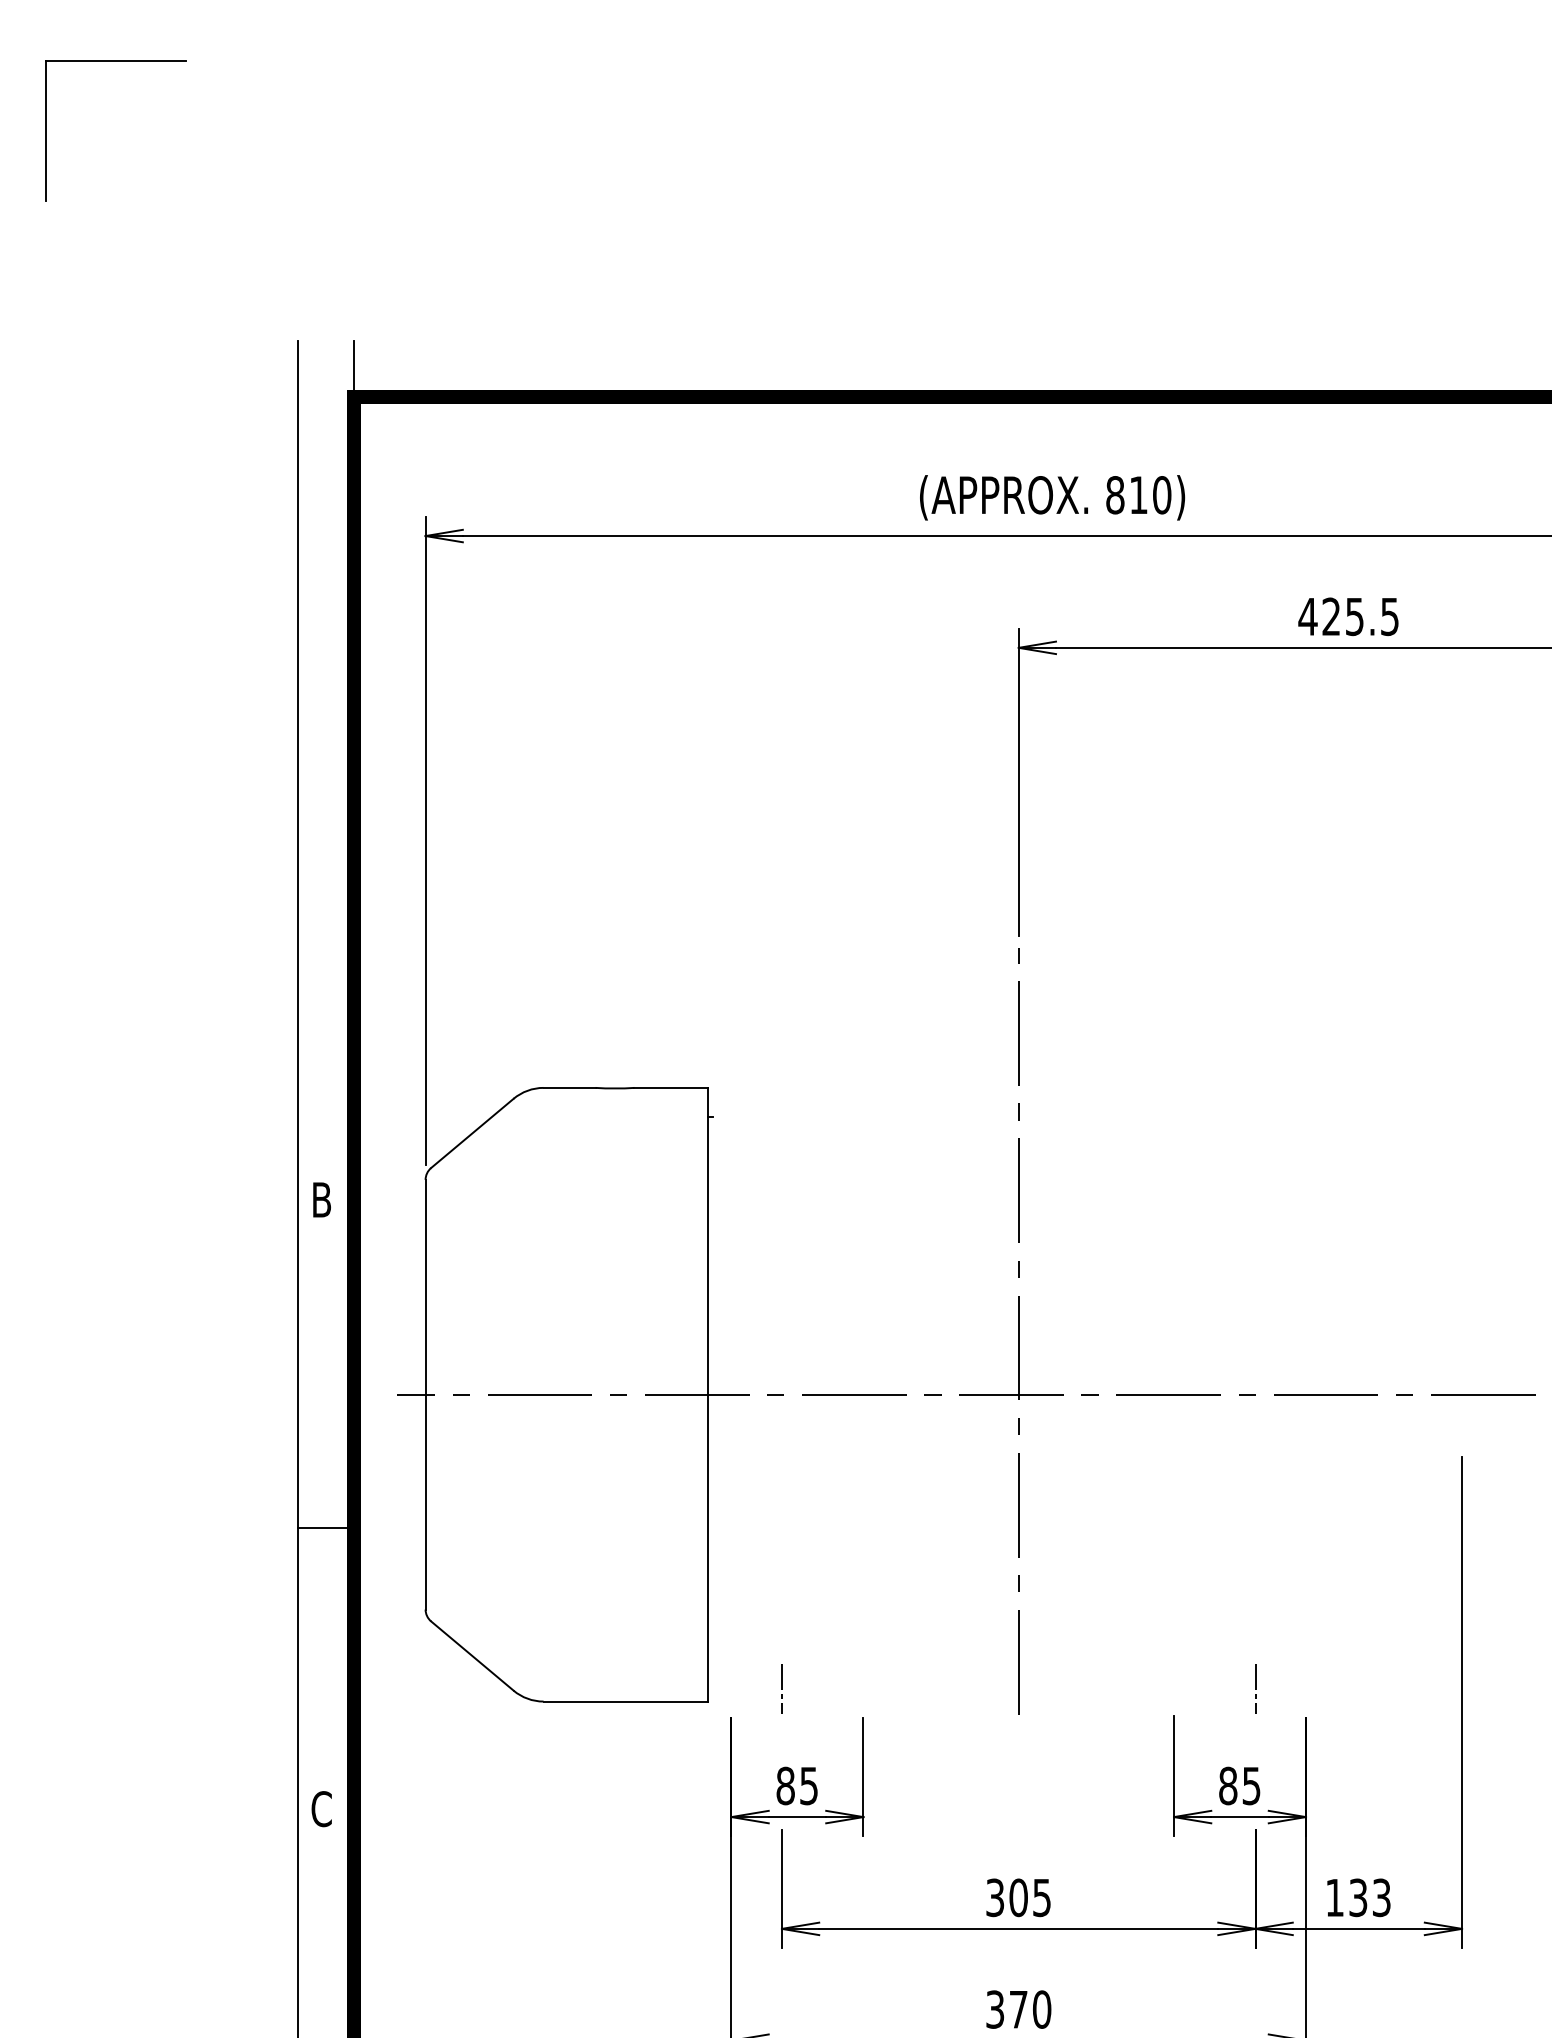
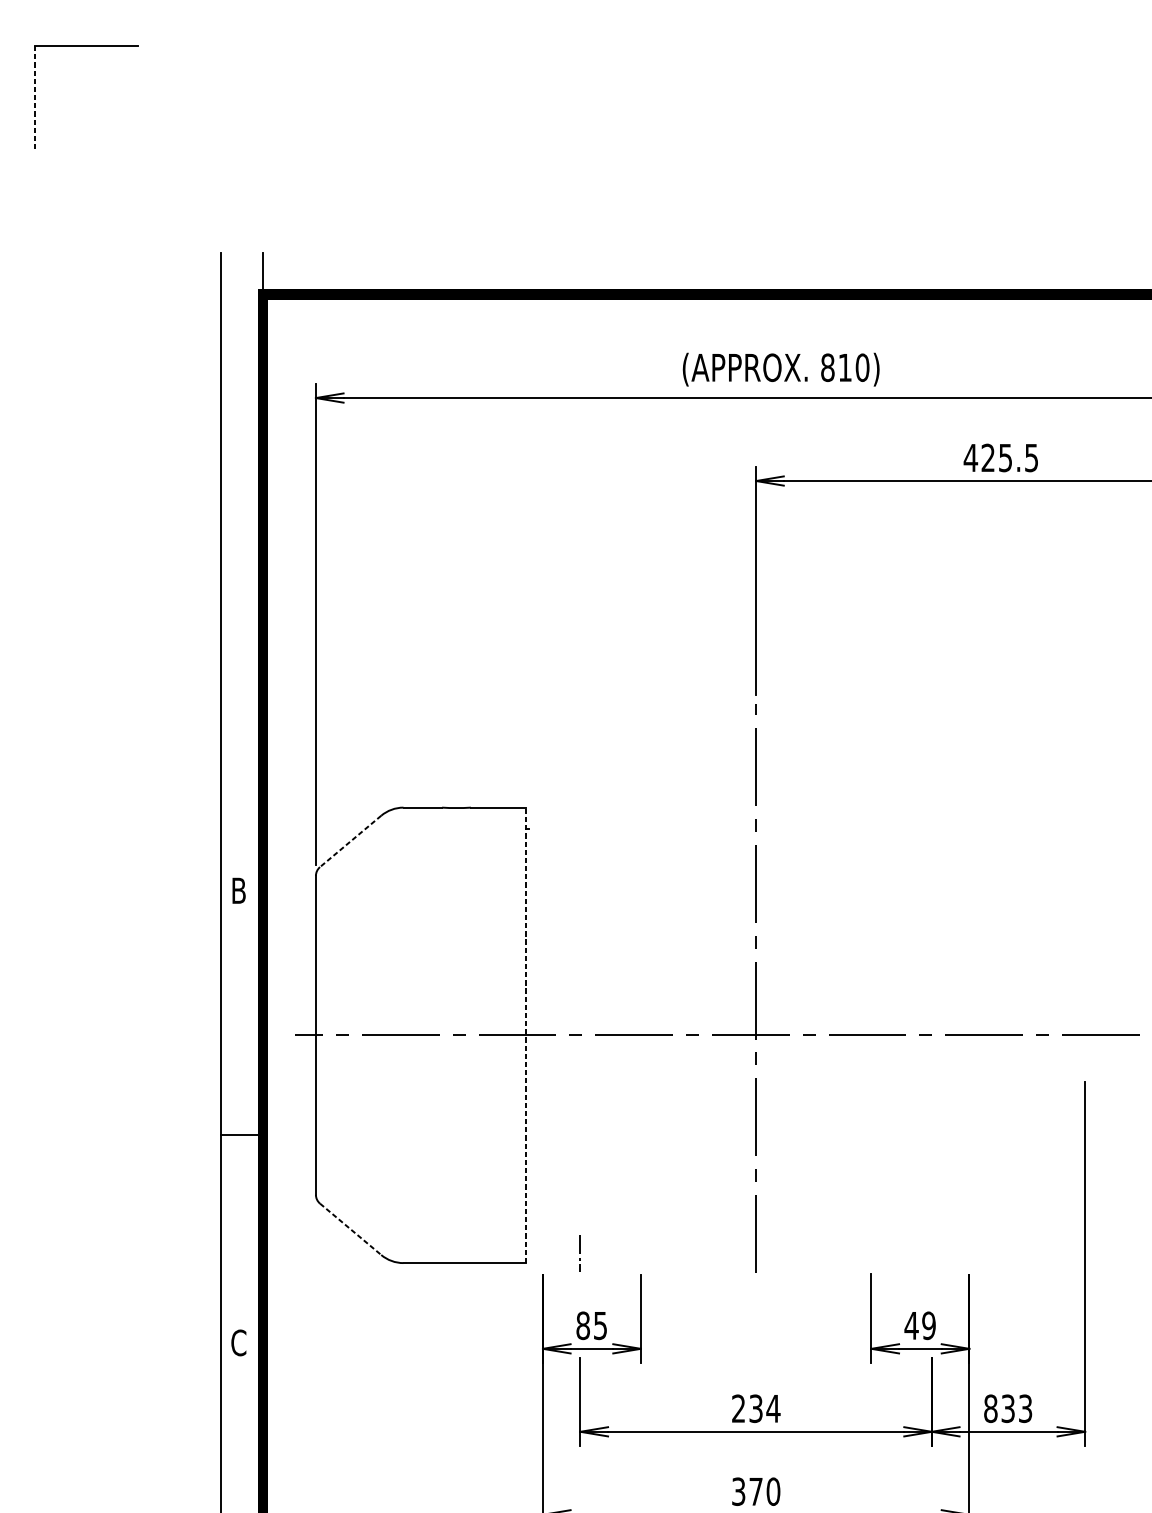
line: (46, 131) -> (34, 97), solid -> dashed
line: (472, 1133) -> (350, 841), solid -> dashed
line: (708, 1394) -> (525, 1035), solid -> dashed
line: (472, 1656) -> (350, 1229), solid -> dashed
line: (1255, 1688) -> (931, 1253), removed
text: (1239, 1785) -> (920, 1325), 85 -> 49
text: (1018, 1897) -> (755, 1408), 305 -> 234
text: (1334, 1897) -> (990, 1408), 133 -> 833

